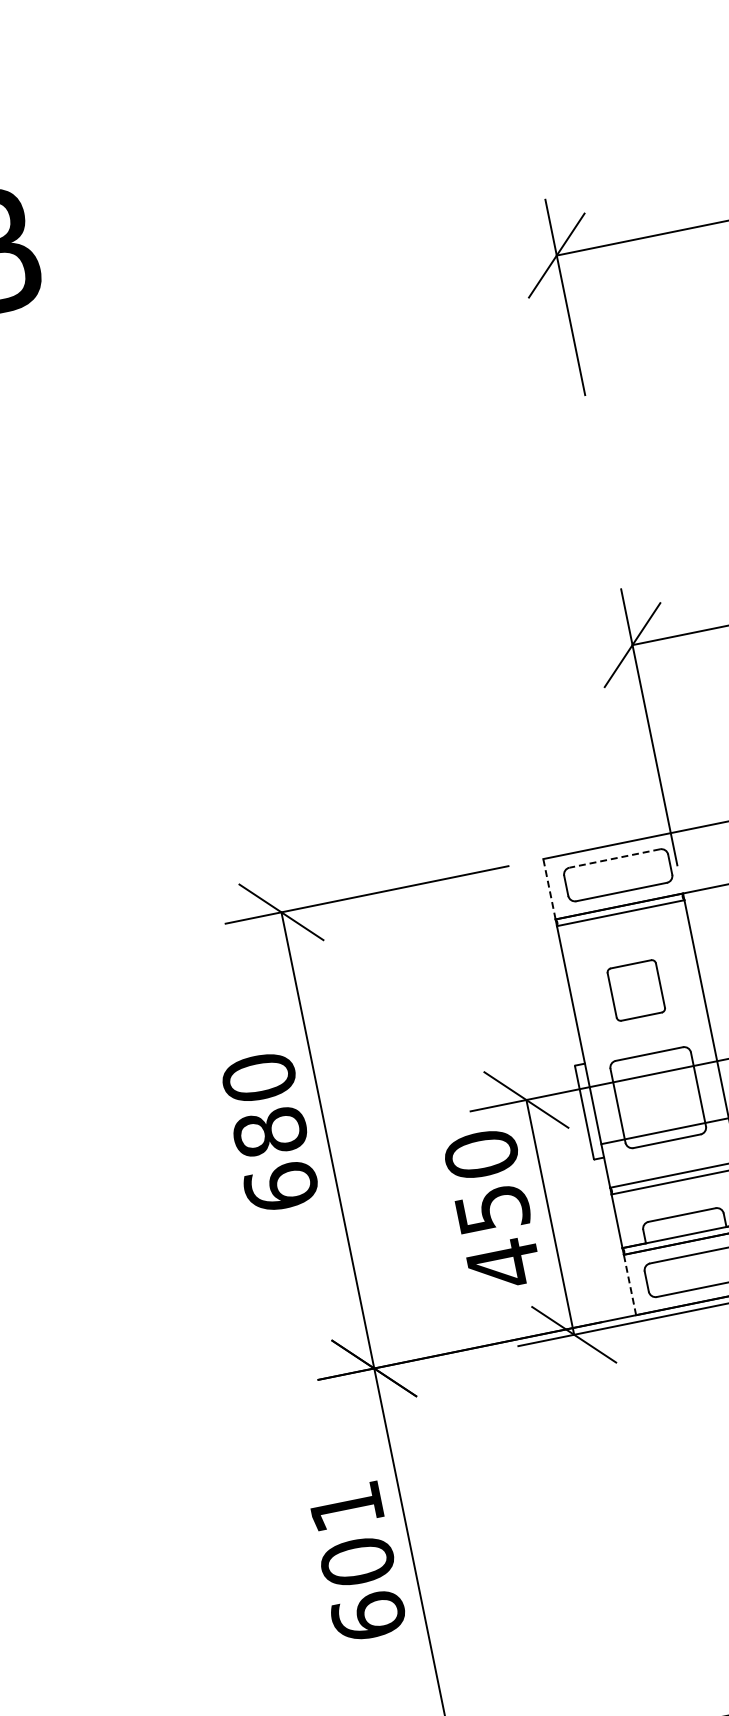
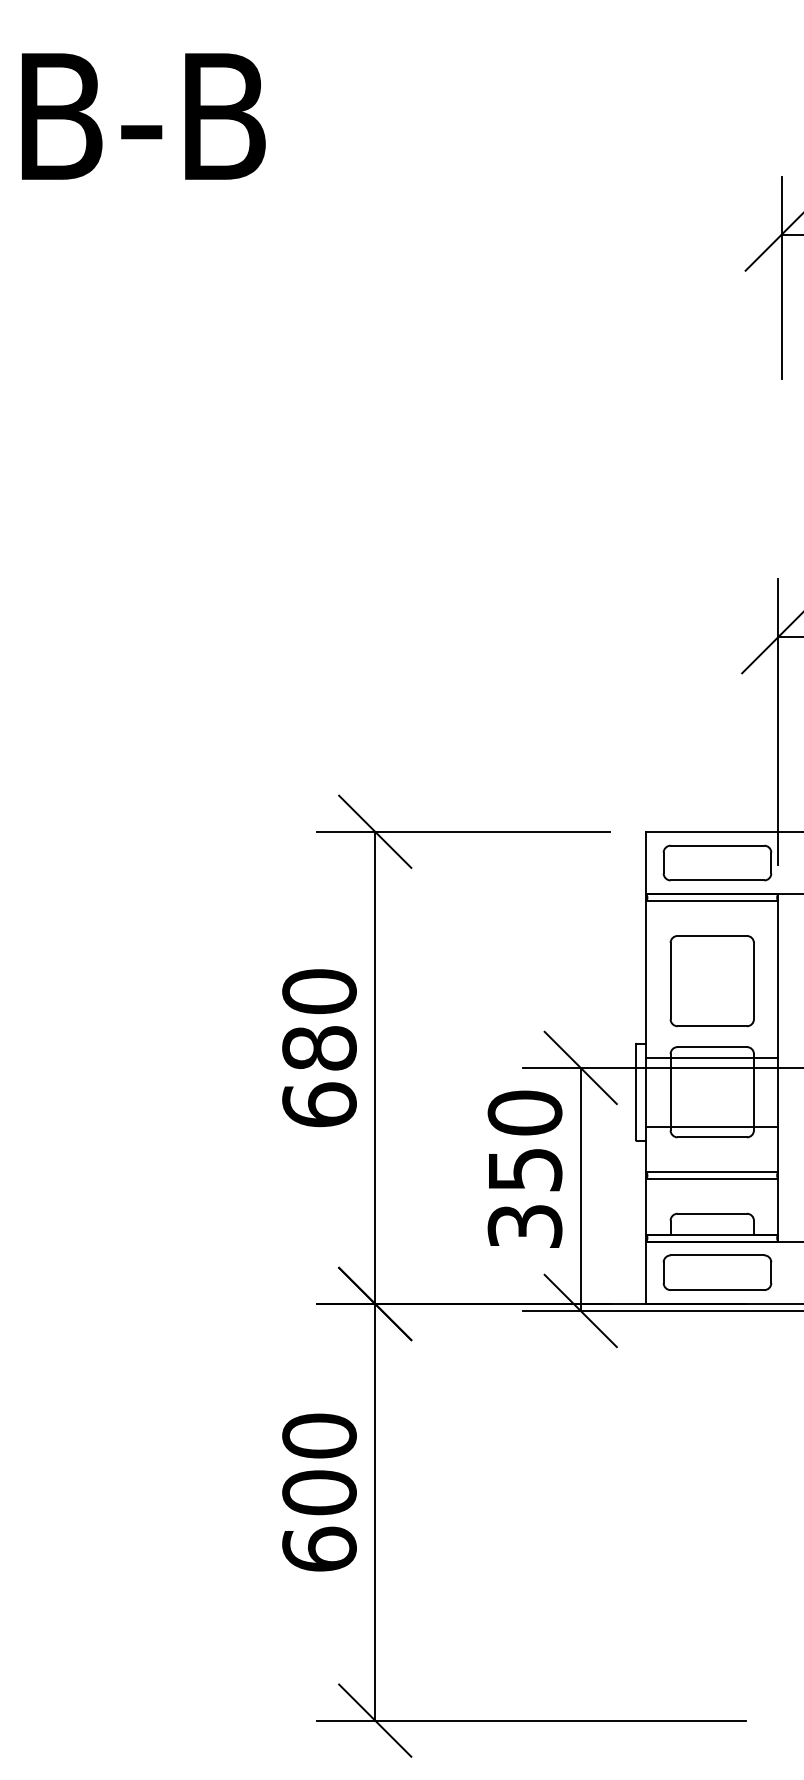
line: (614, 858) -> (717, 845), dashed -> solid
line: (549, 888) -> (646, 862), dashed -> solid
part: (635, 990) -> (711, 981), size x1.67
line: (651, 1064) -> (712, 1057), added
text: (503, 1264) -> (524, 1226), 450 -> 350
line: (630, 1284) -> (646, 1272), dashed -> solid
text: (346, 1506) -> (319, 1435), 601 -> 600

